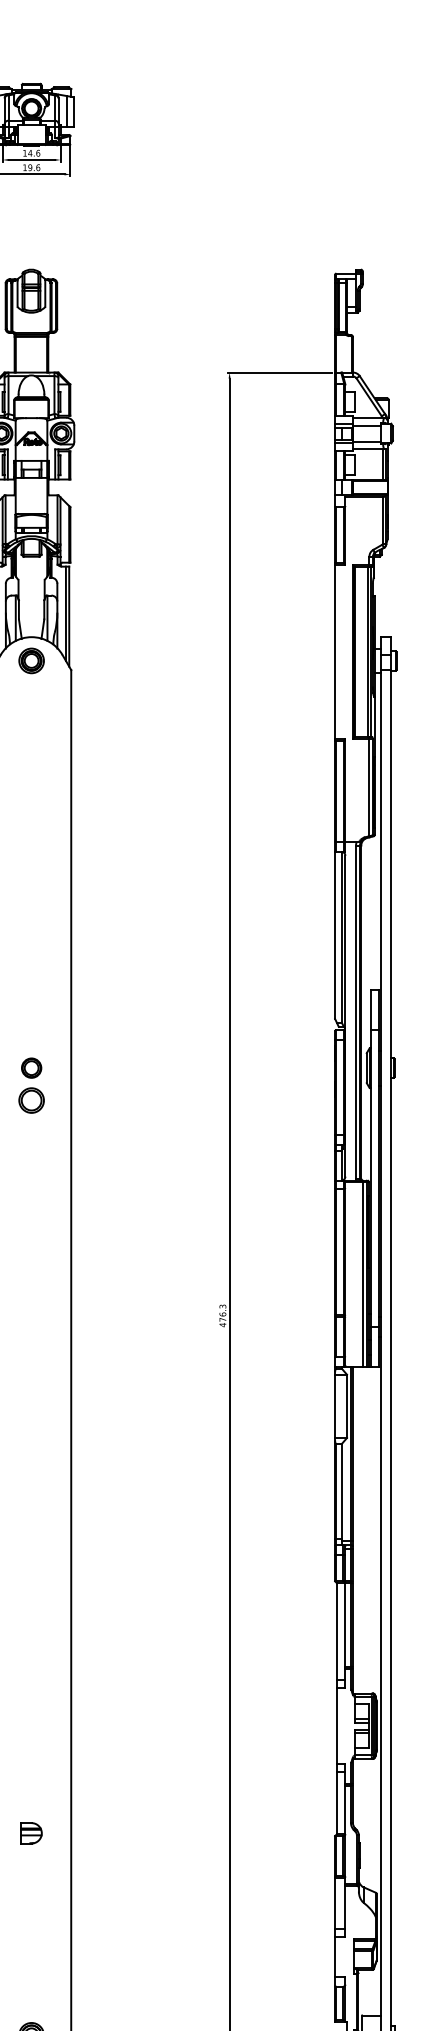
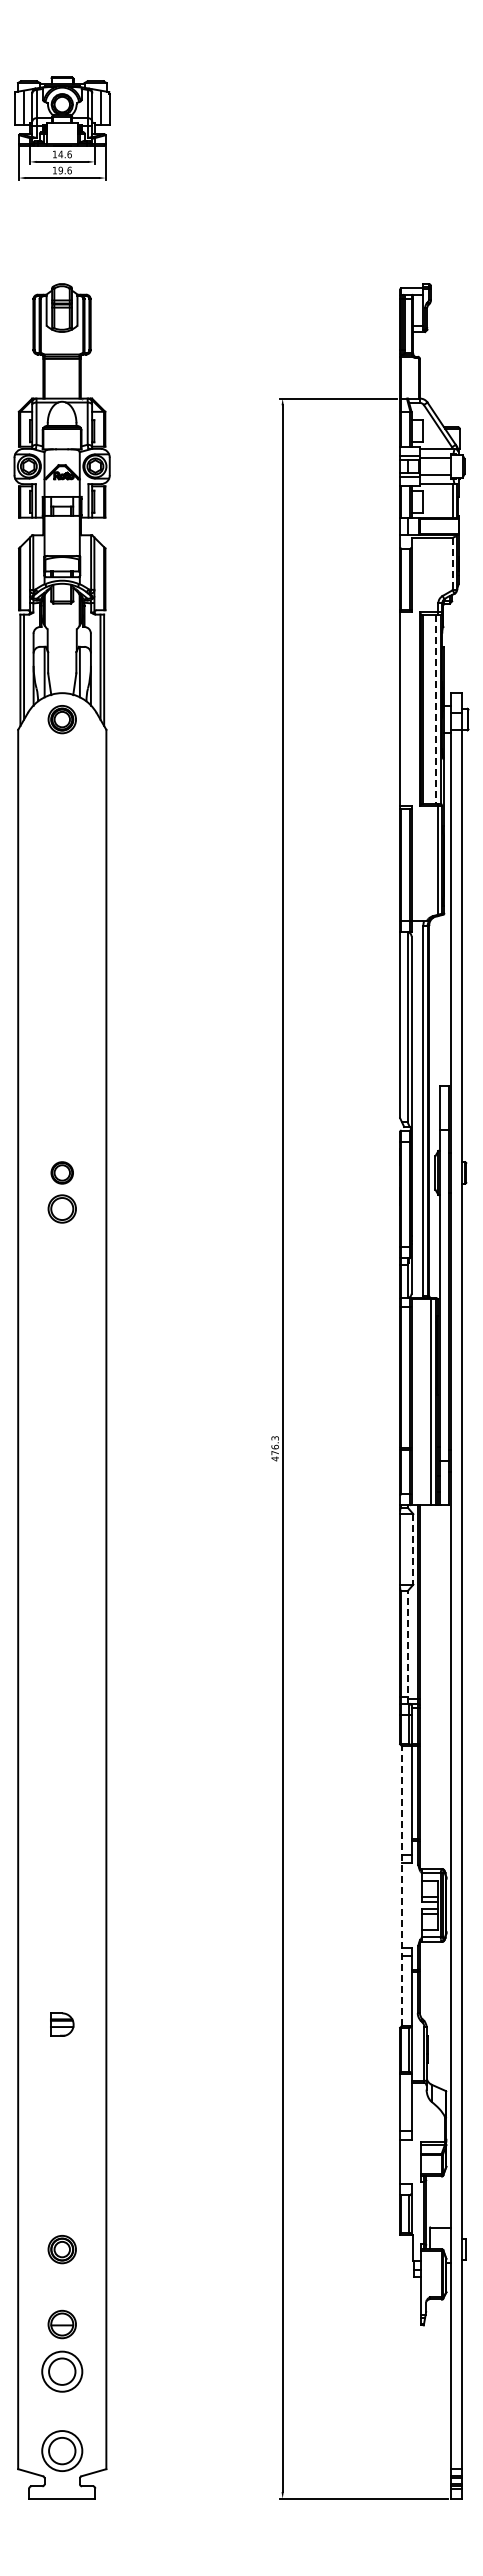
line: (382, 521) -> (452, 564), solid -> dashed
line: (367, 651) -> (436, 709), solid -> dashed
line: (347, 1406) -> (413, 1549), solid -> dashed
line: (341, 1494) -> (407, 1647), solid -> dashed
line: (337, 1709) -> (402, 1886), solid -> dashed

